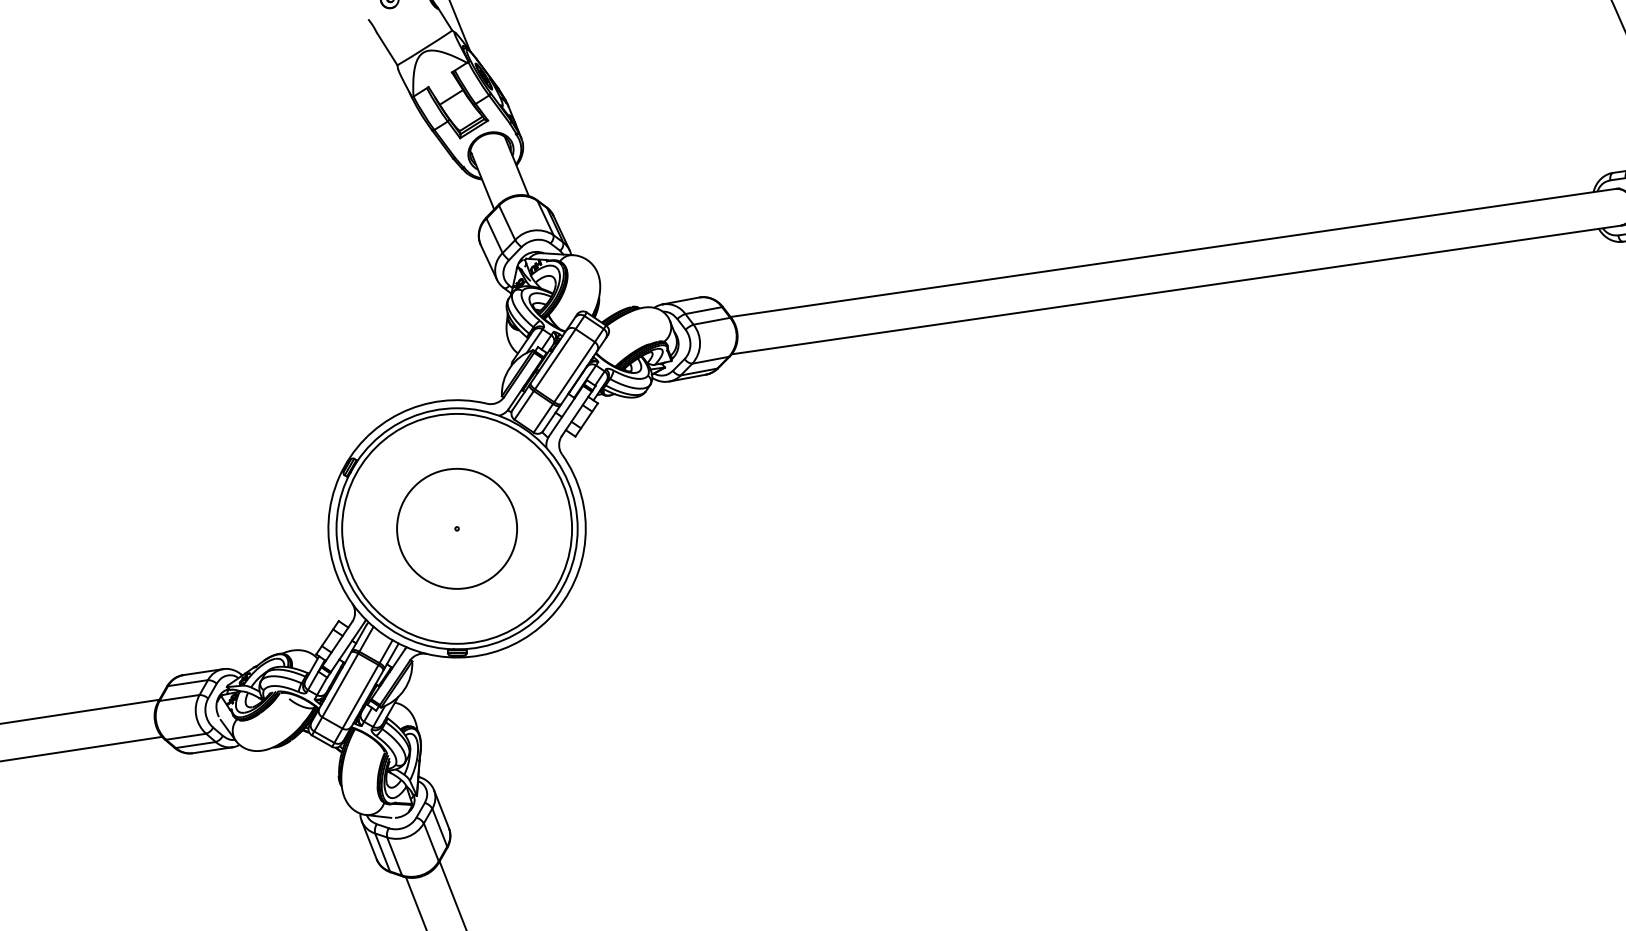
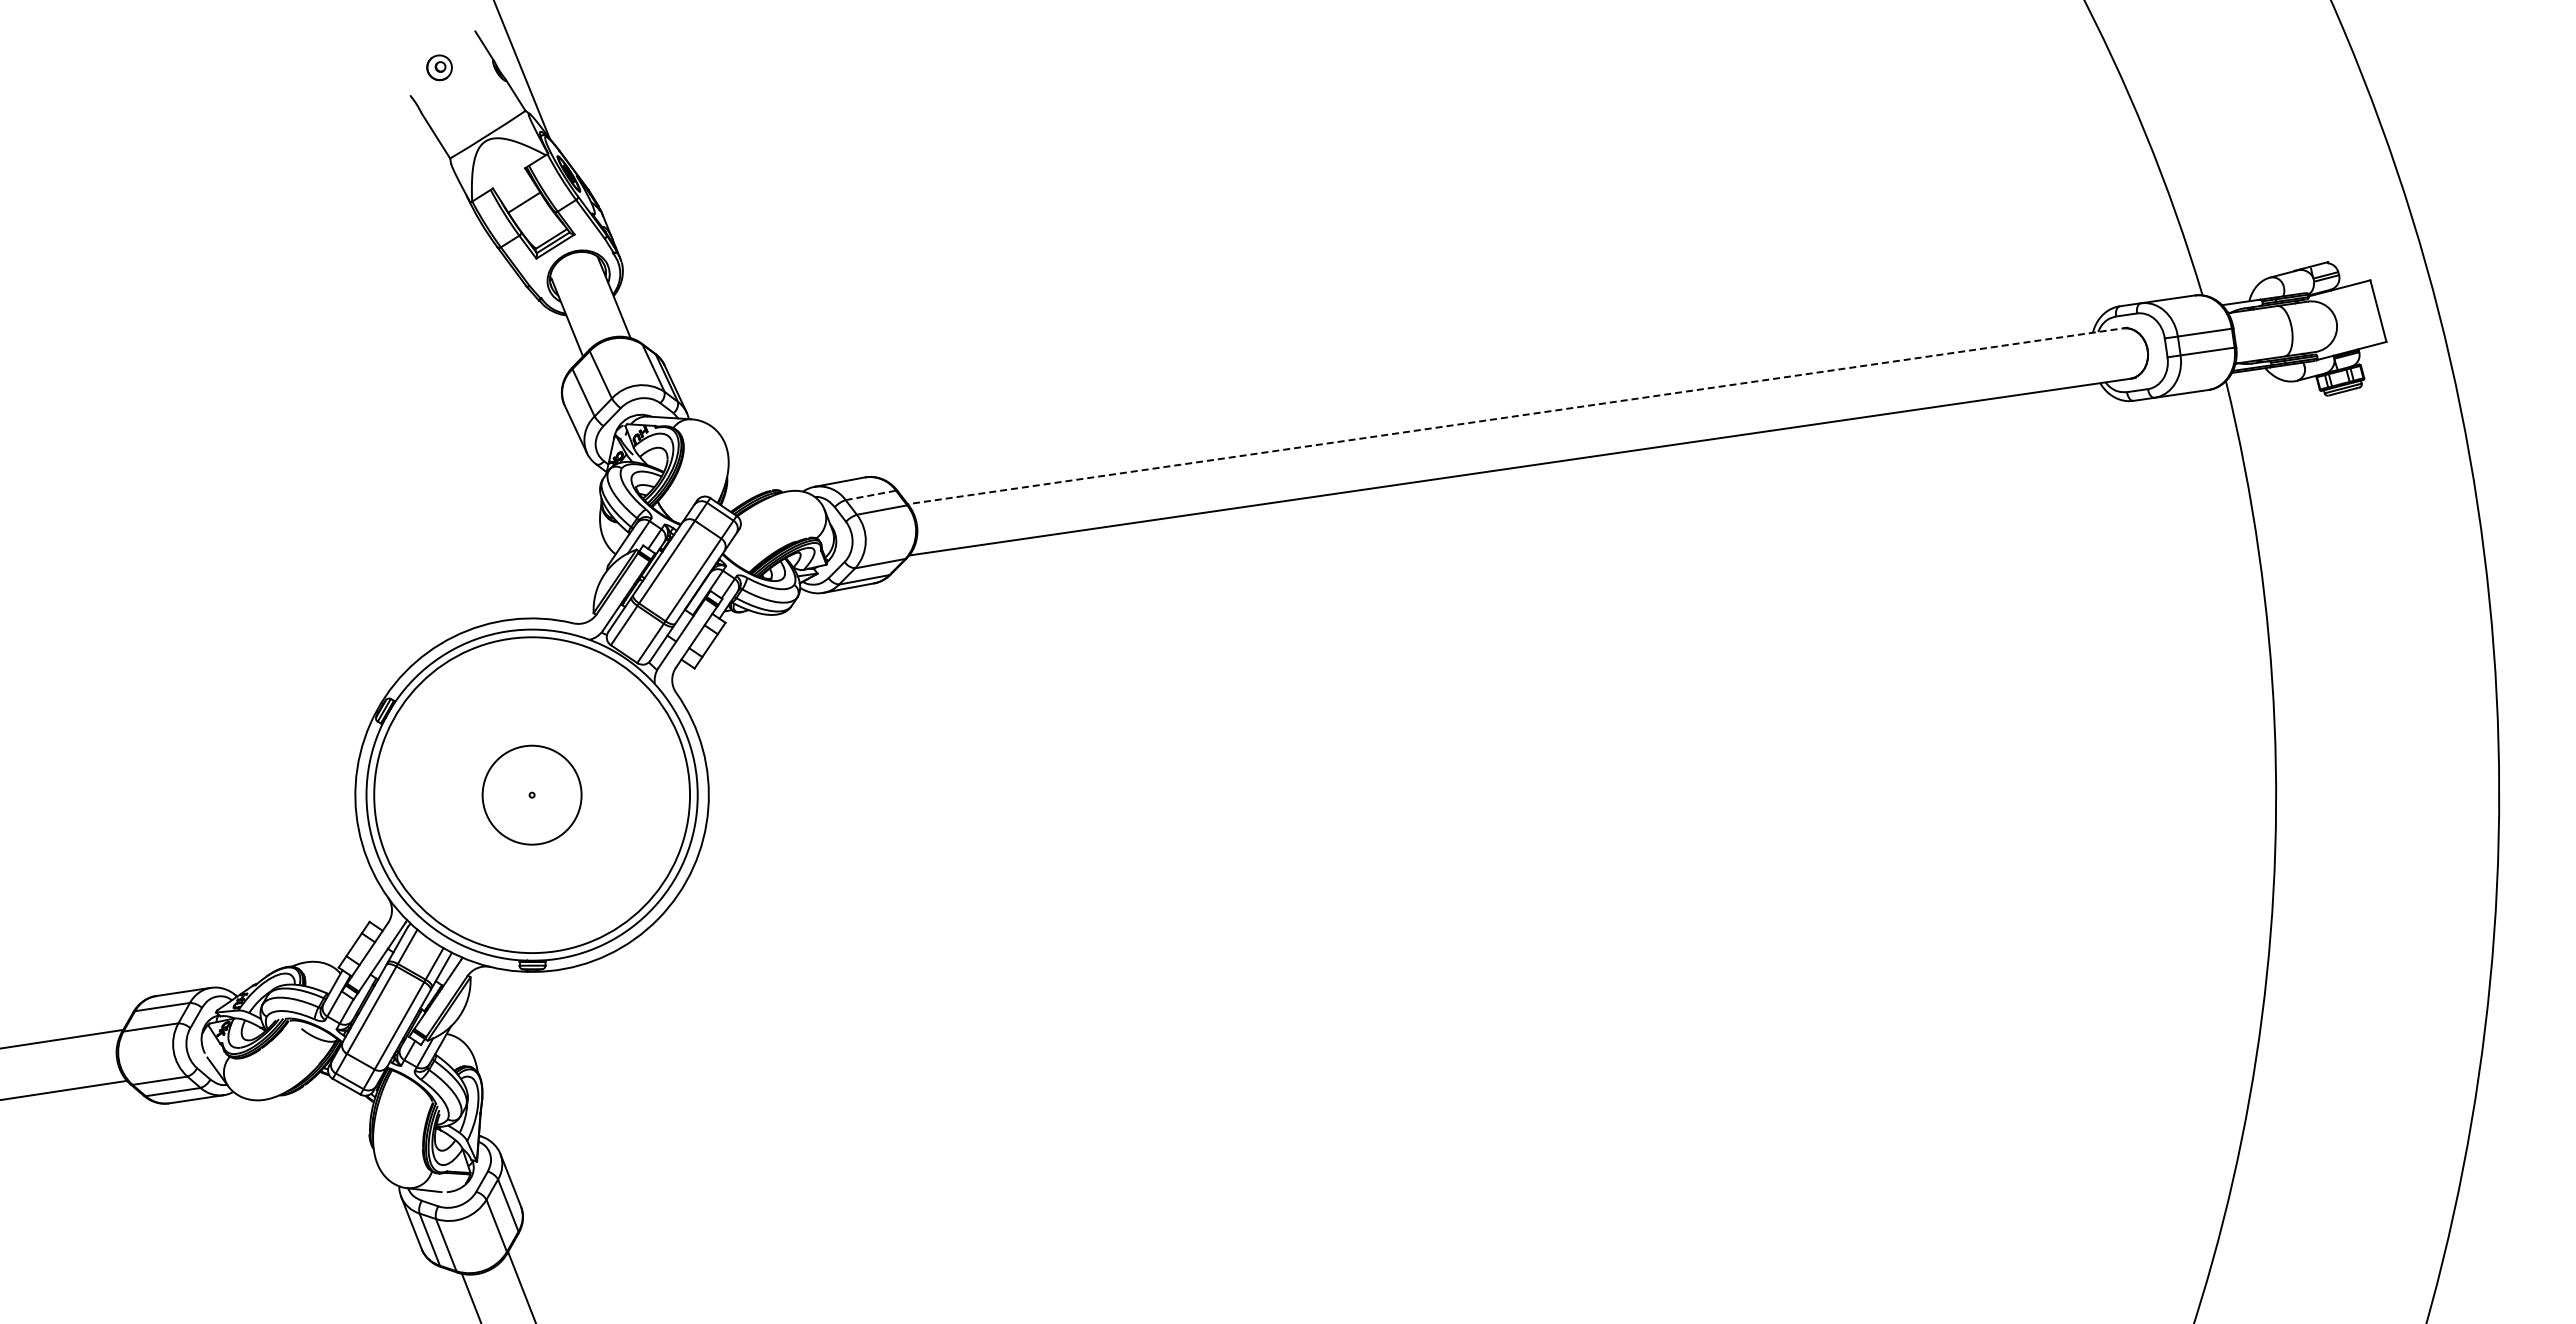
line: (1175, 252) -> (1518, 415), solid -> dashed
line: (703, 310) -> (870, 495), solid -> dashed
circle: (456, 528) -> (531, 794), size x0.6

